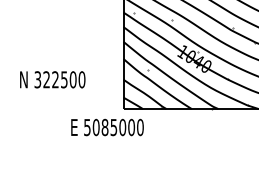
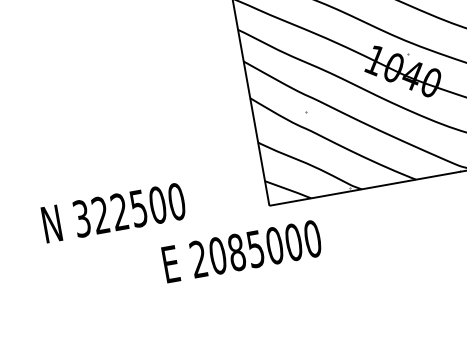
text: (52, 79) -> (113, 212), moved
text: (87, 127) -> (199, 259), 5085000 -> 2085000

